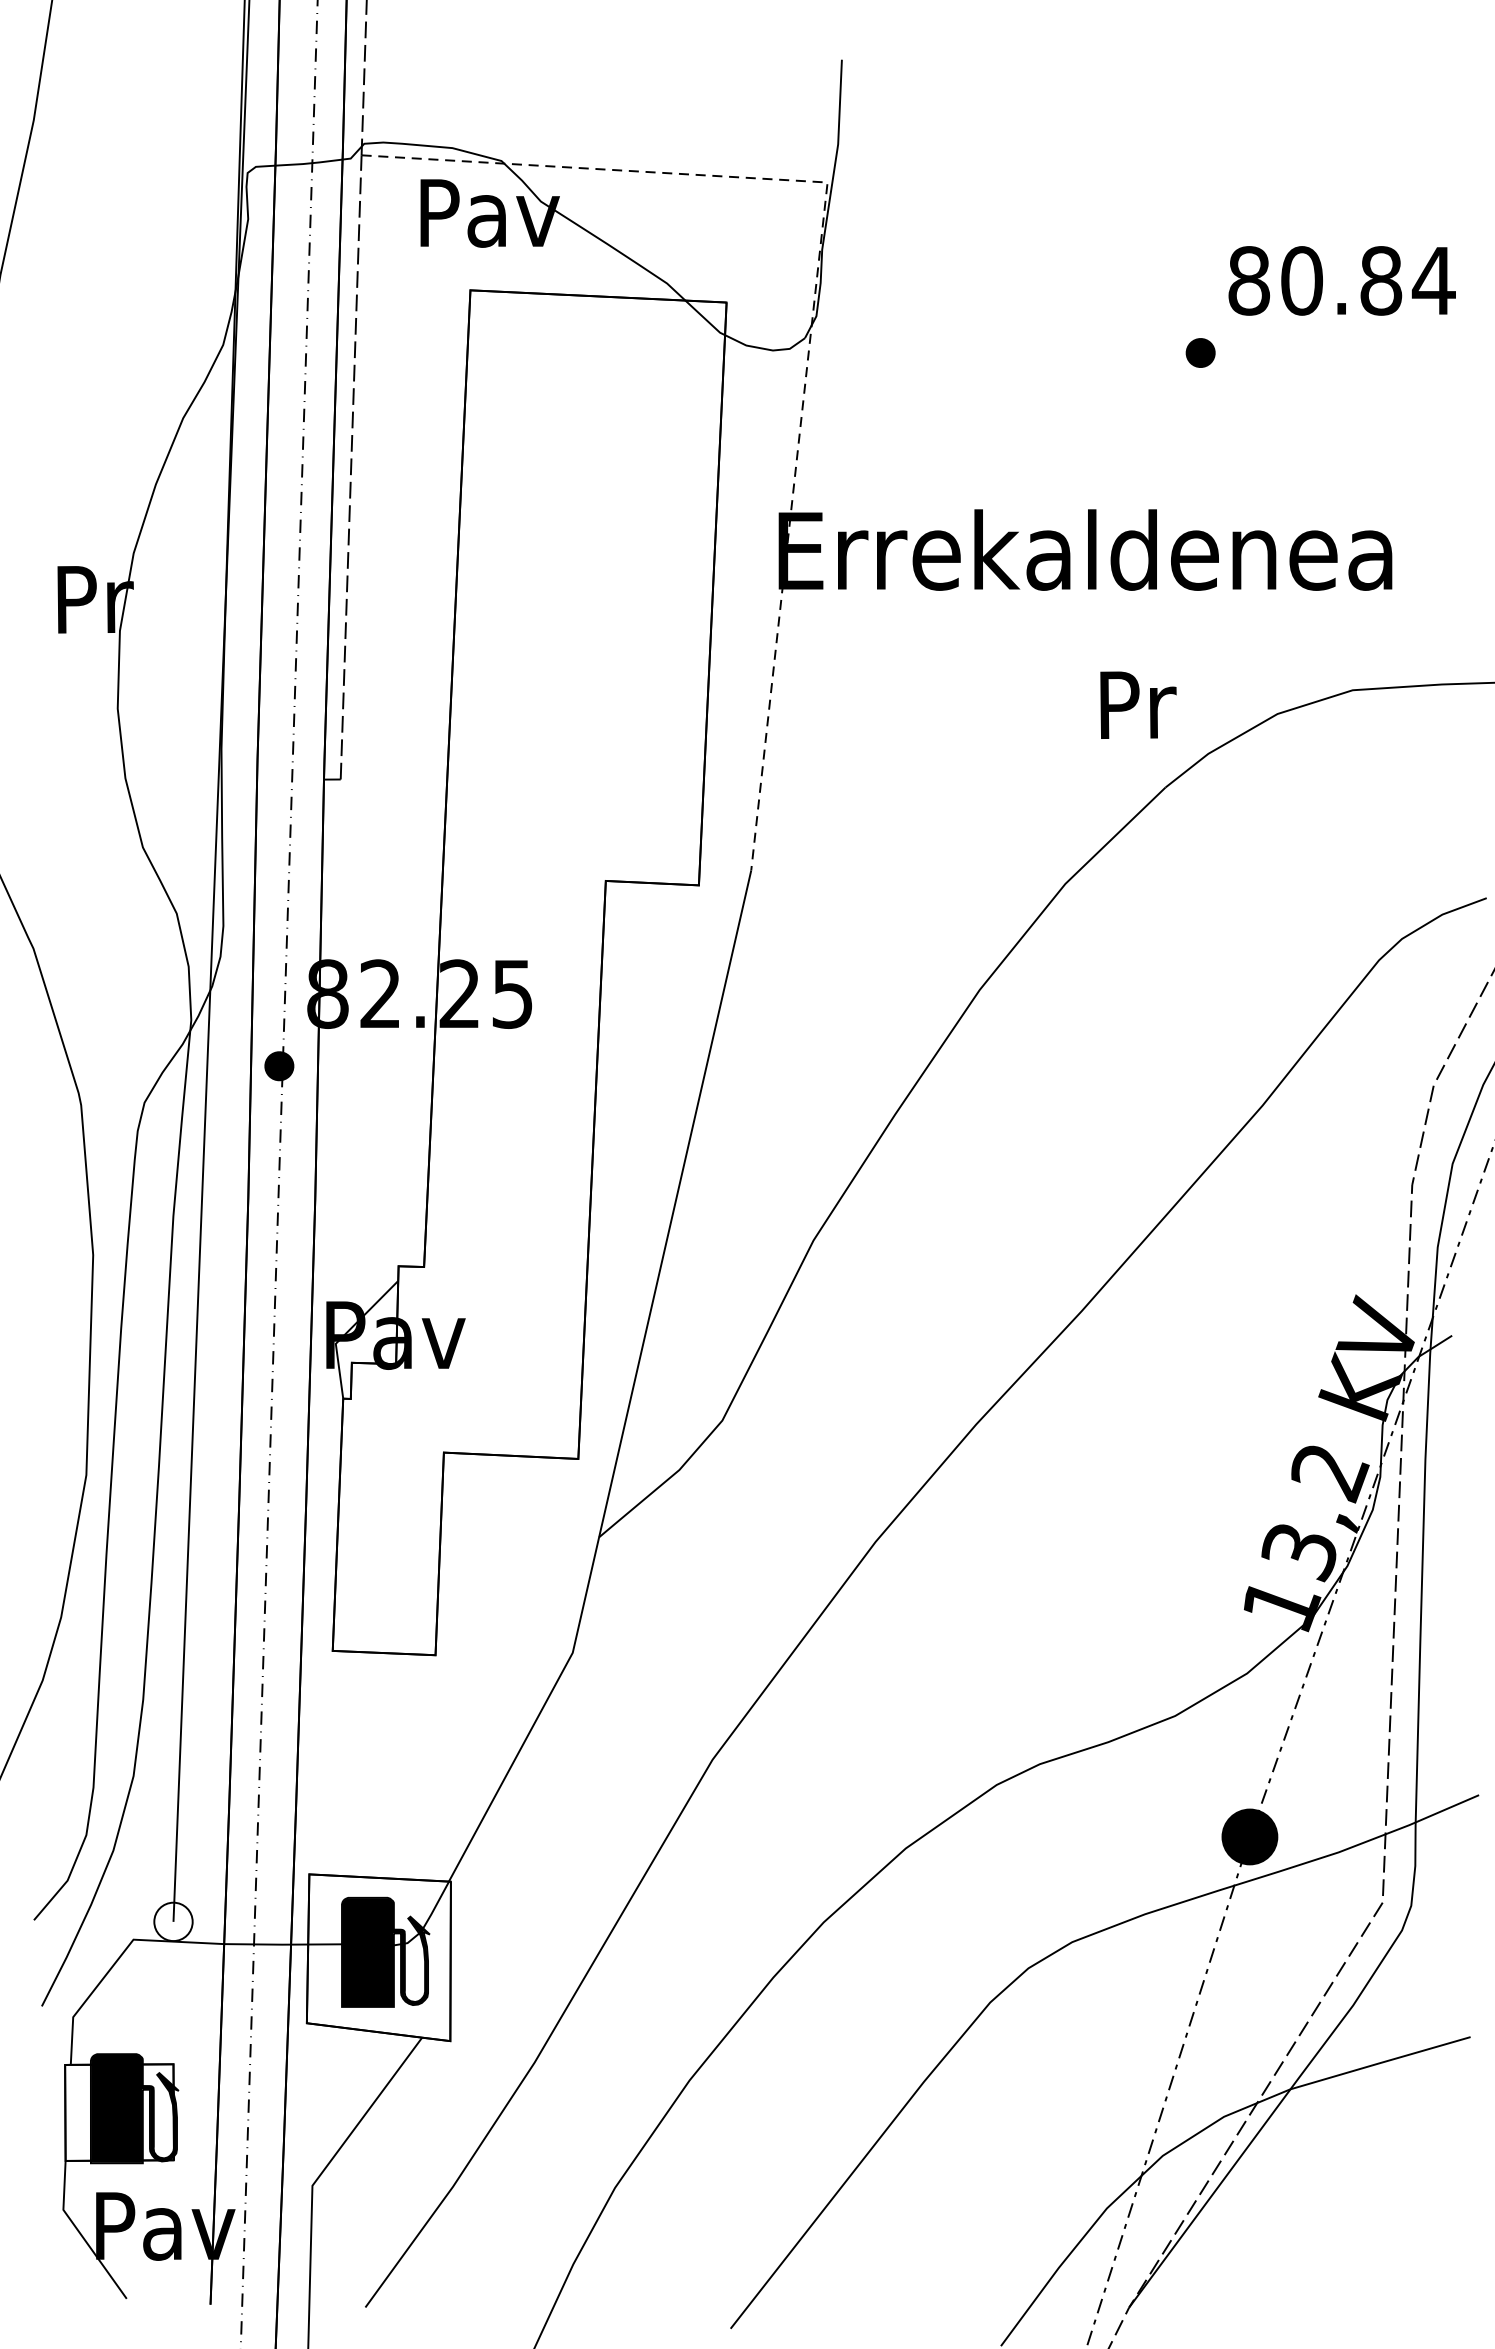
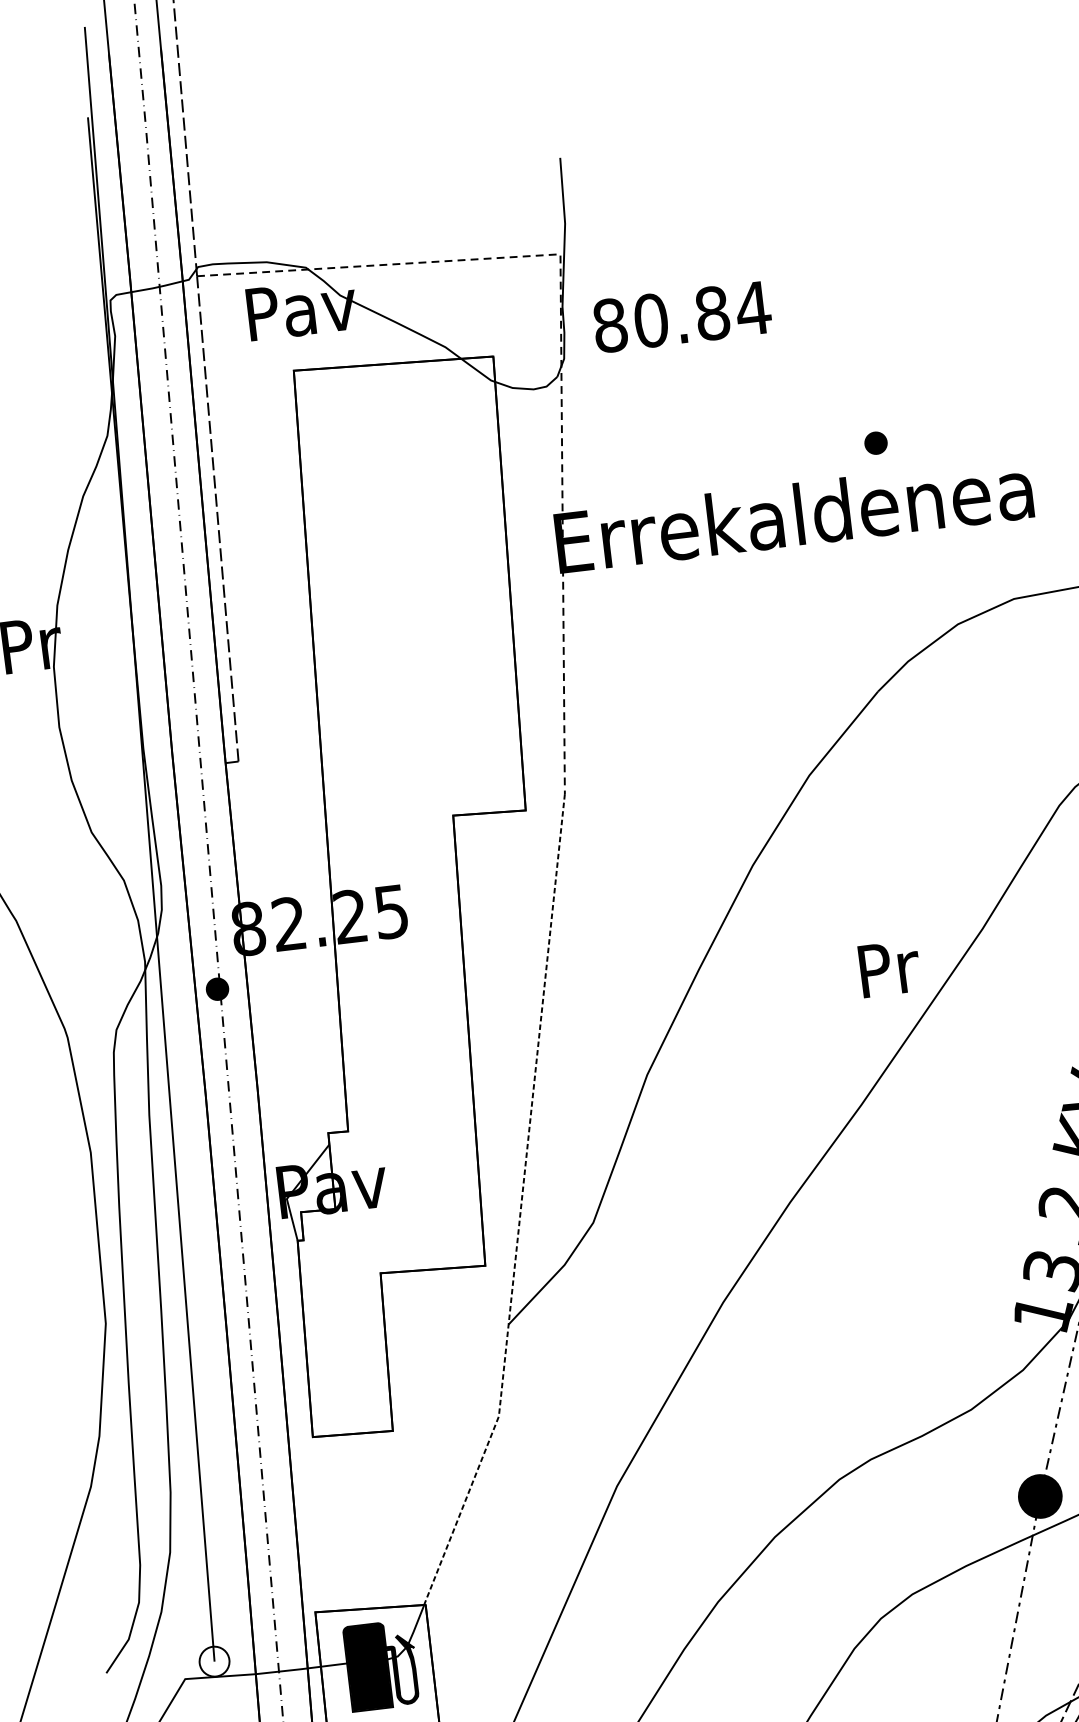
text: (1341, 280) -> (681, 316), moved
part: (1200, 352) -> (875, 442), moved
text: (1138, 704) -> (889, 968), moved
line: (632, 1389) -> (520, 1206), solid -> dashed

